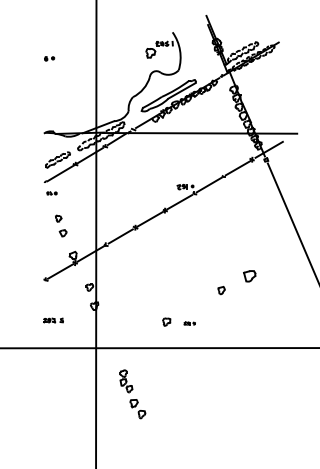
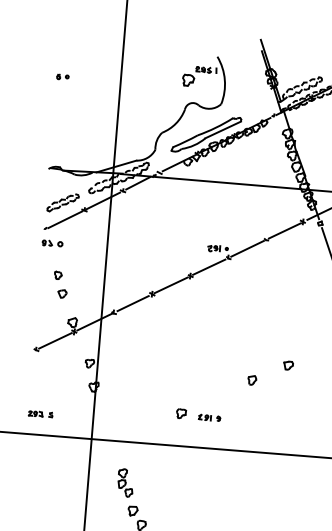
part: (51, 193) -> (51, 243), size x1.67
part: (249, 276) -> (288, 365), size x0.62
part: (53, 320) -> (40, 414), moved
part: (189, 323) -> (209, 417), size x1.67

